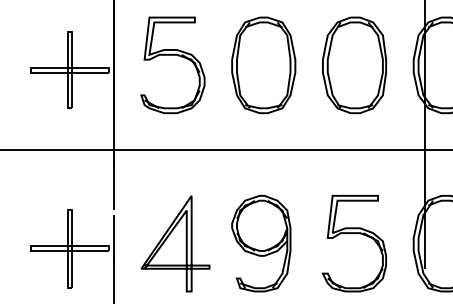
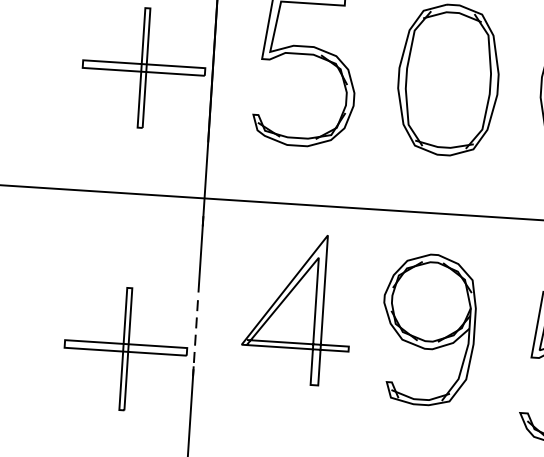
curve: (169, 236) -> (289, 296), moved
line: (113, 240) -> (194, 339), solid -> dashed
part: (261, 243) -> (428, 329), moved

